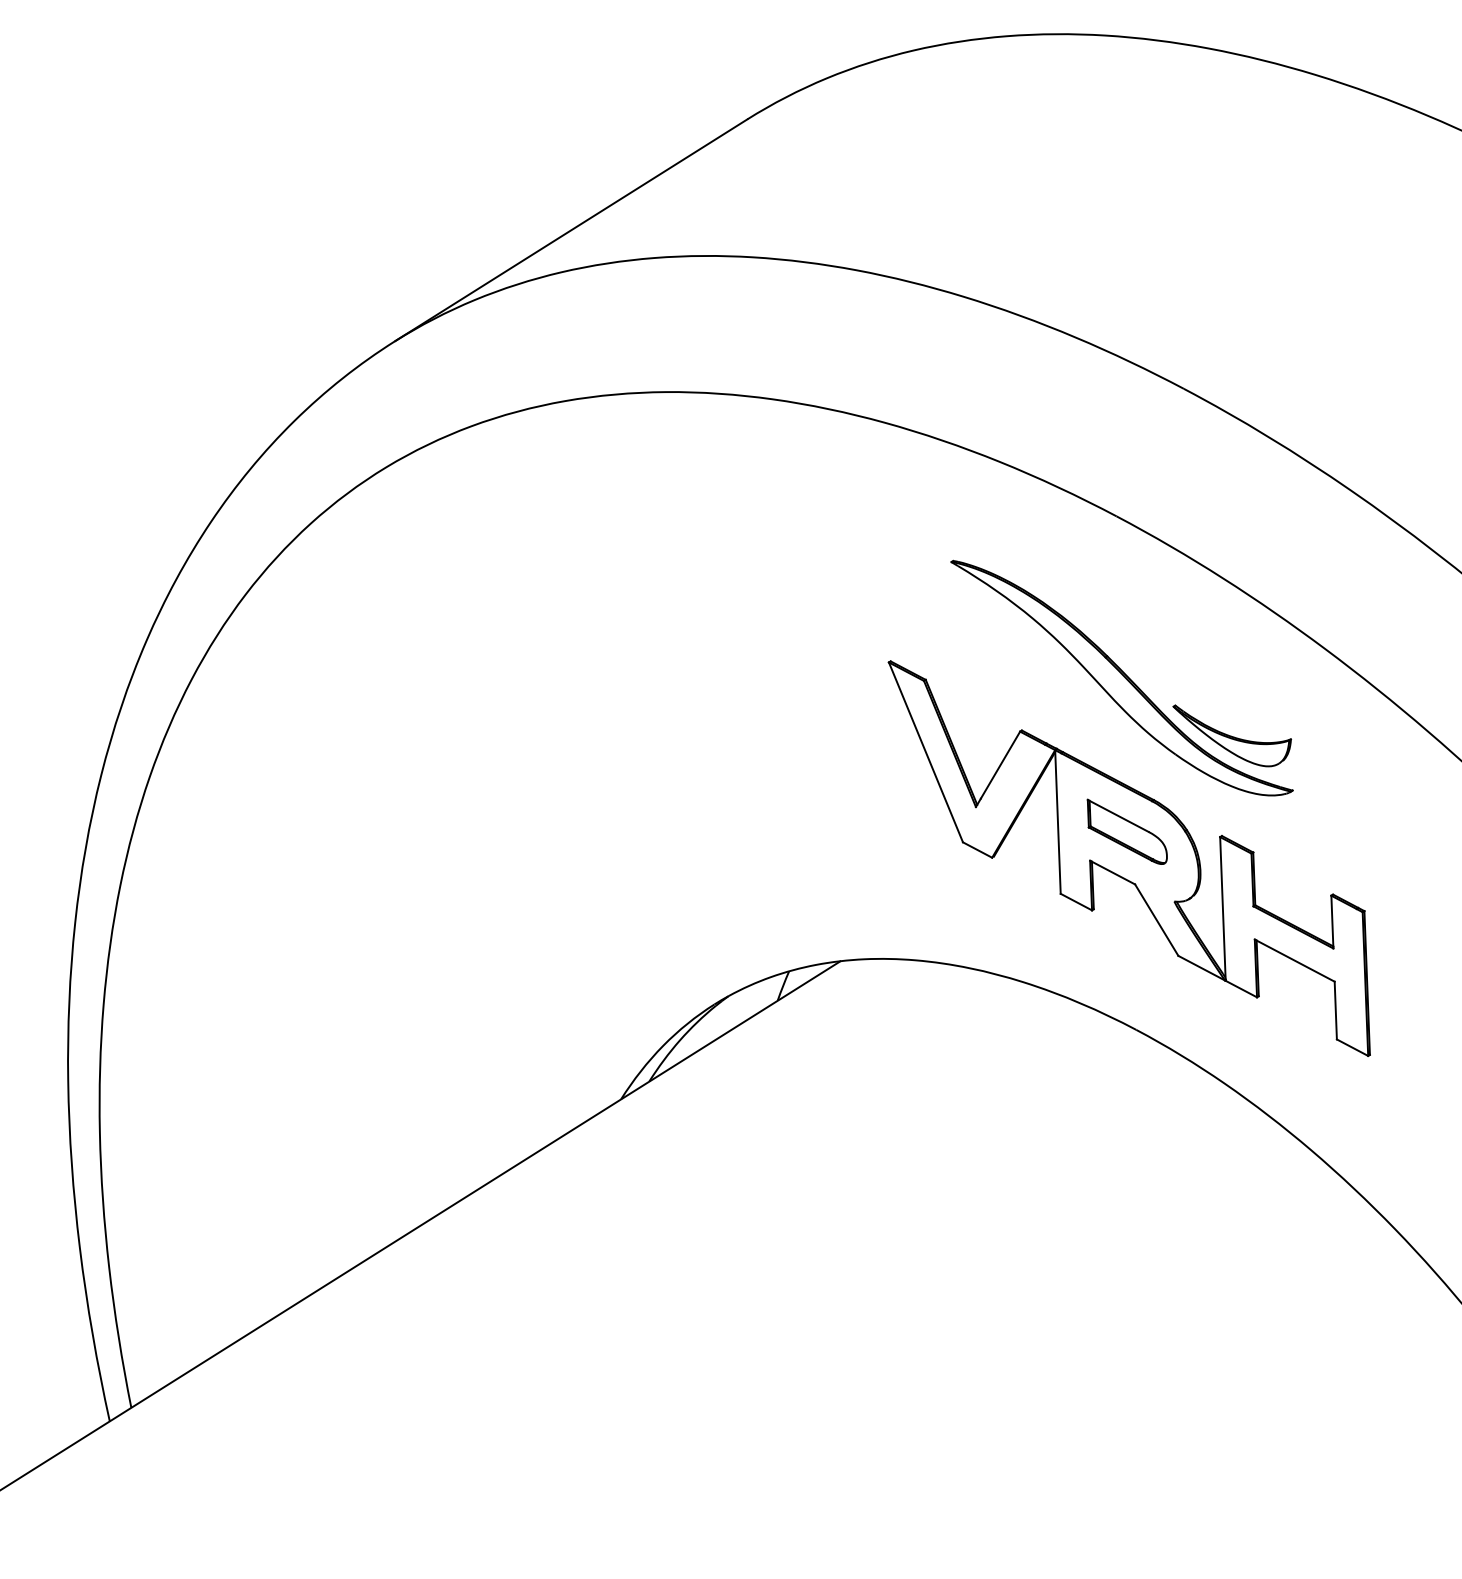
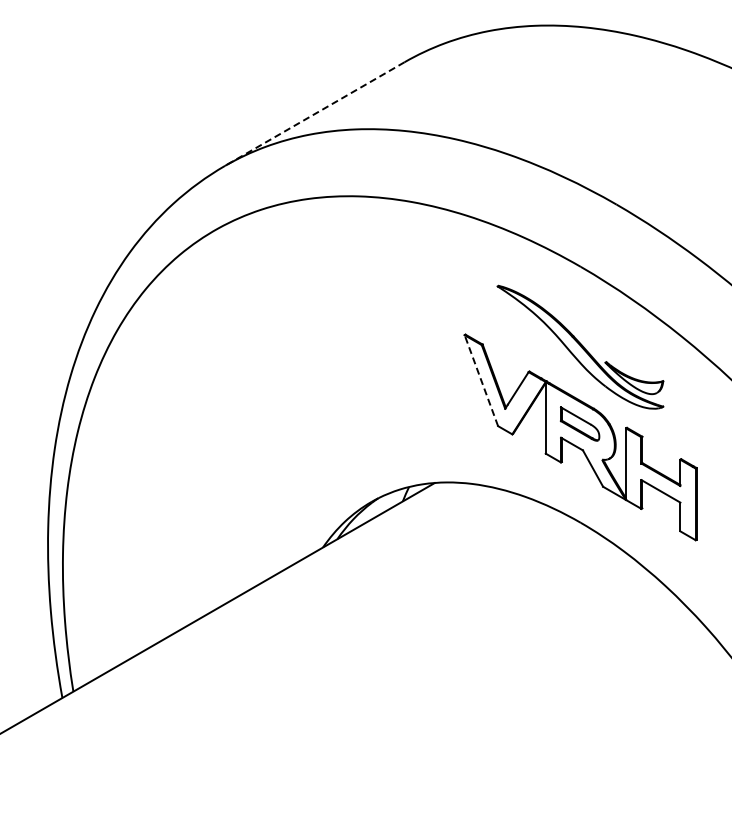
line: (570, 231) -> (314, 114), solid -> dashed
line: (926, 752) -> (481, 380), solid -> dashed

